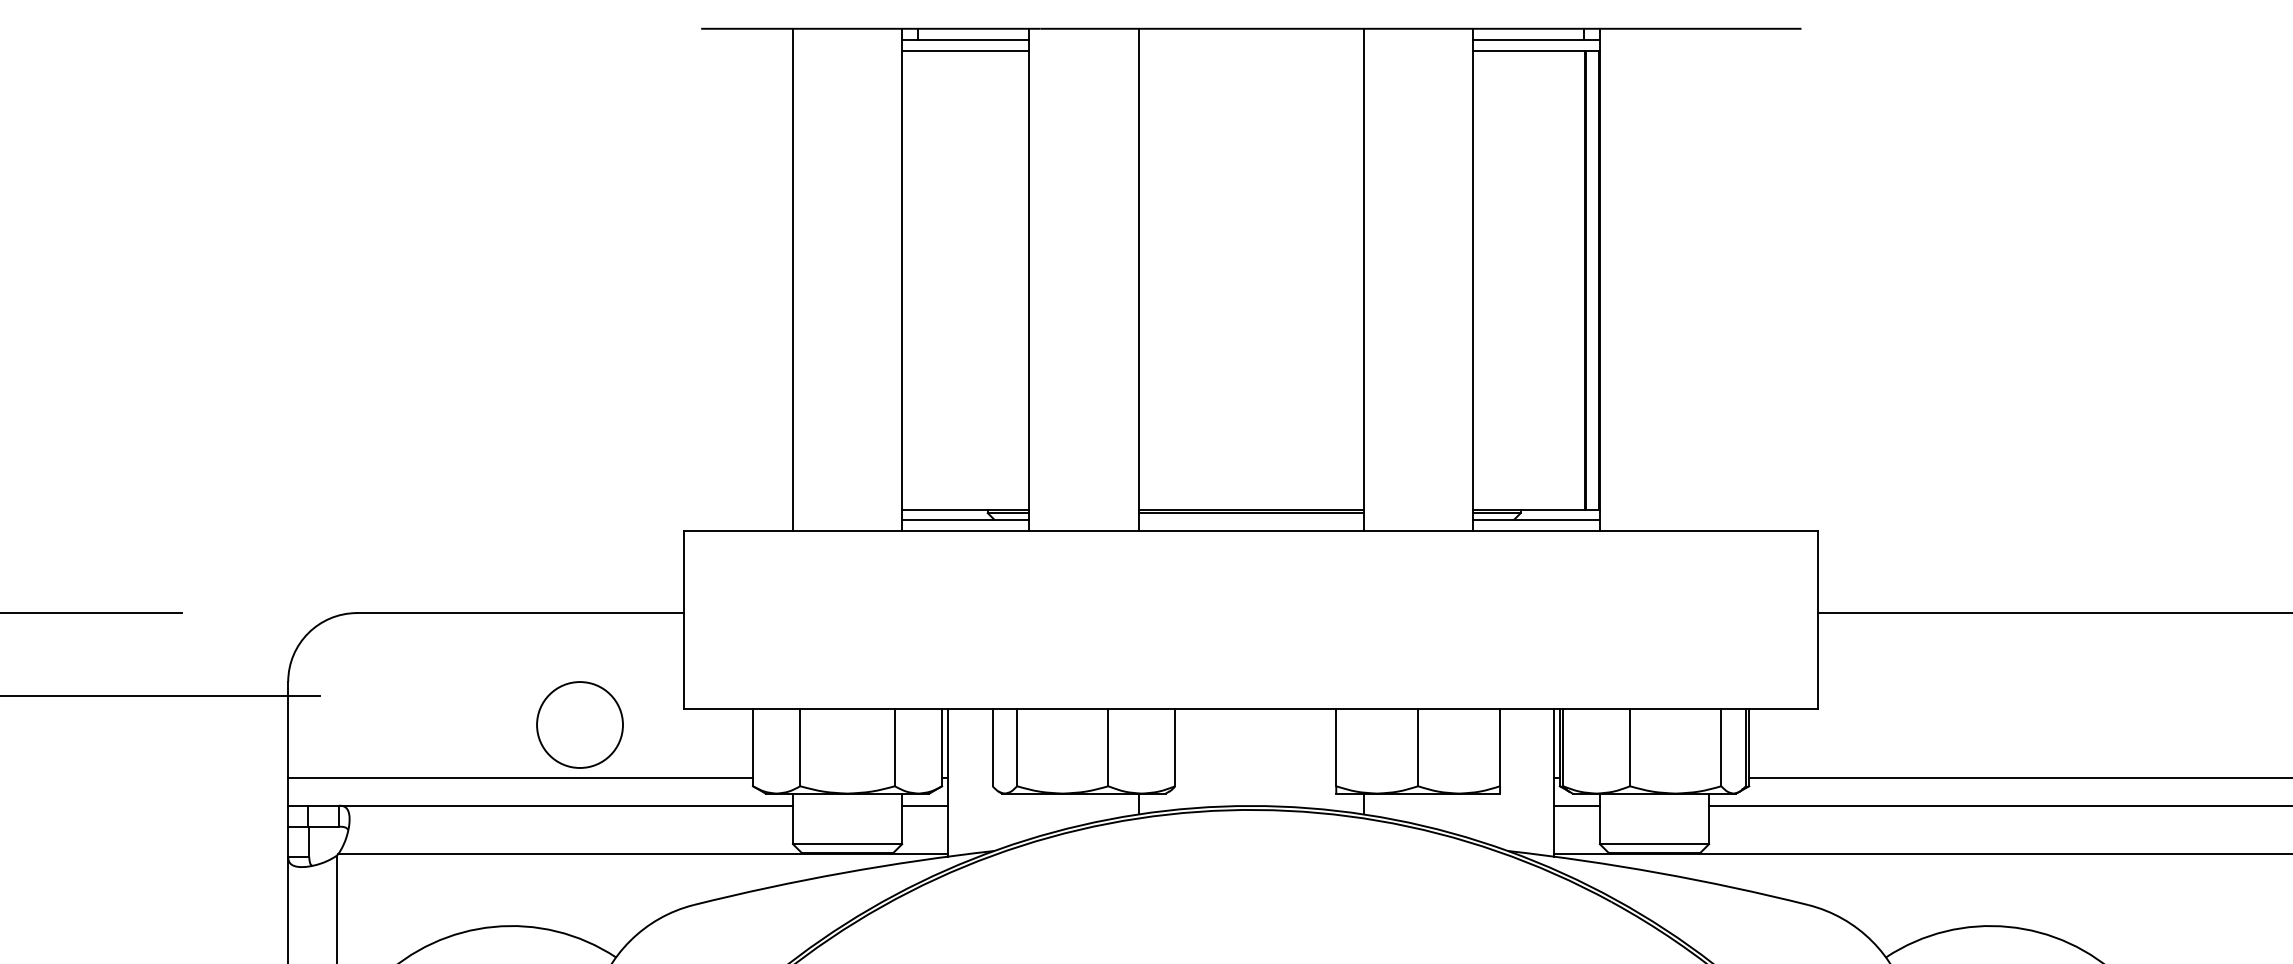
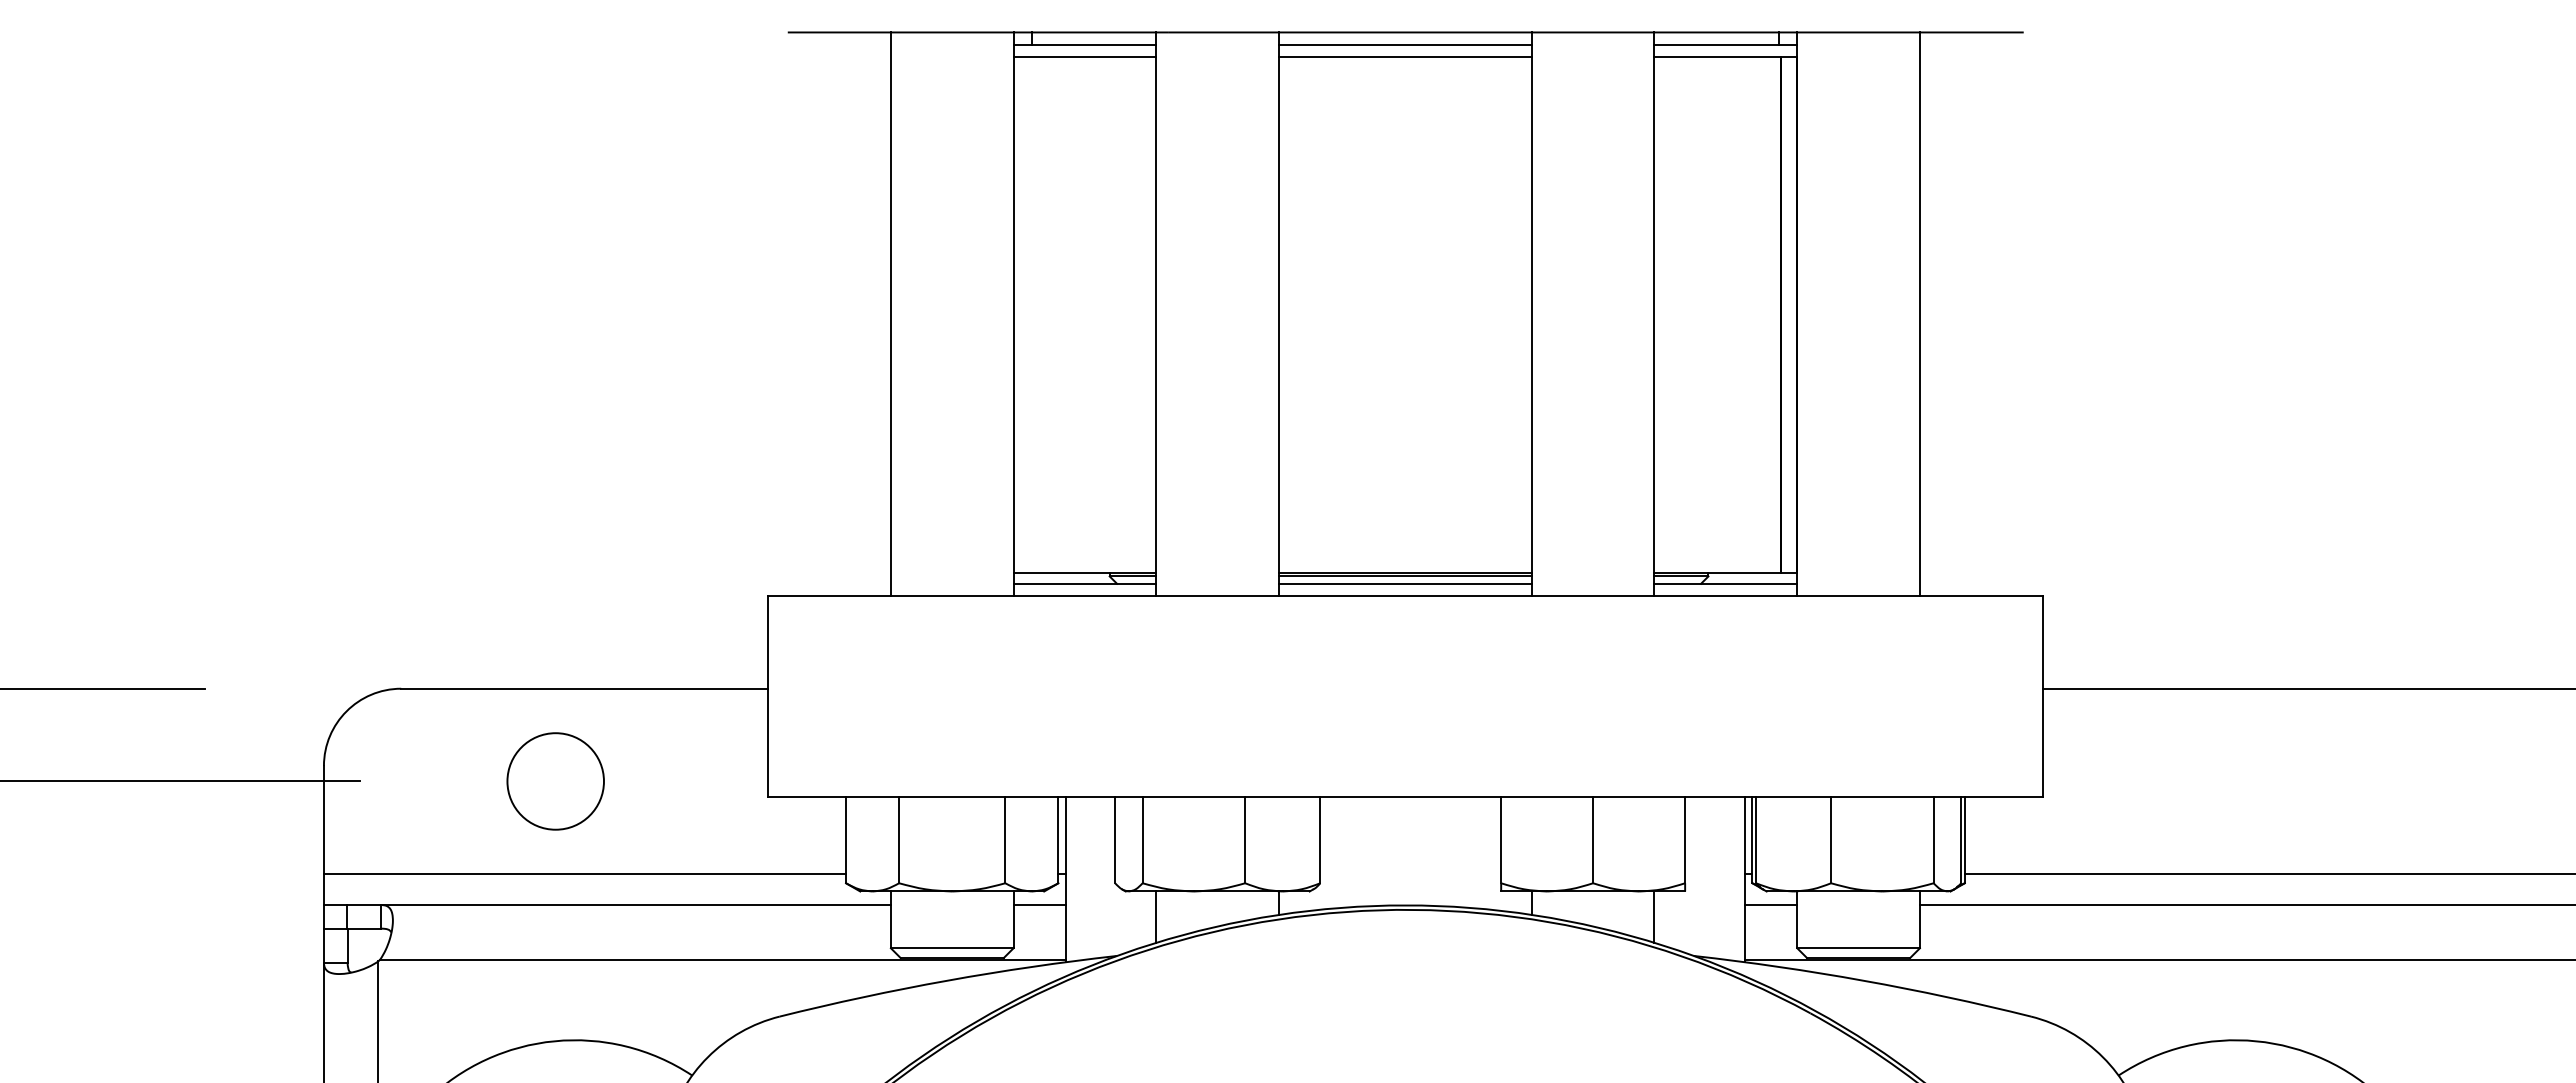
line: (1251, 39) -> (1405, 44), added
line: (1251, 50) -> (1405, 56), added
line: (1708, 279) -> (1919, 314), added
line: (1251, 519) -> (1405, 583), added
circle: (579, 725) -> (555, 781), moved
line: (1029, 815) -> (1156, 916), added
line: (1472, 815) -> (1654, 916), added

